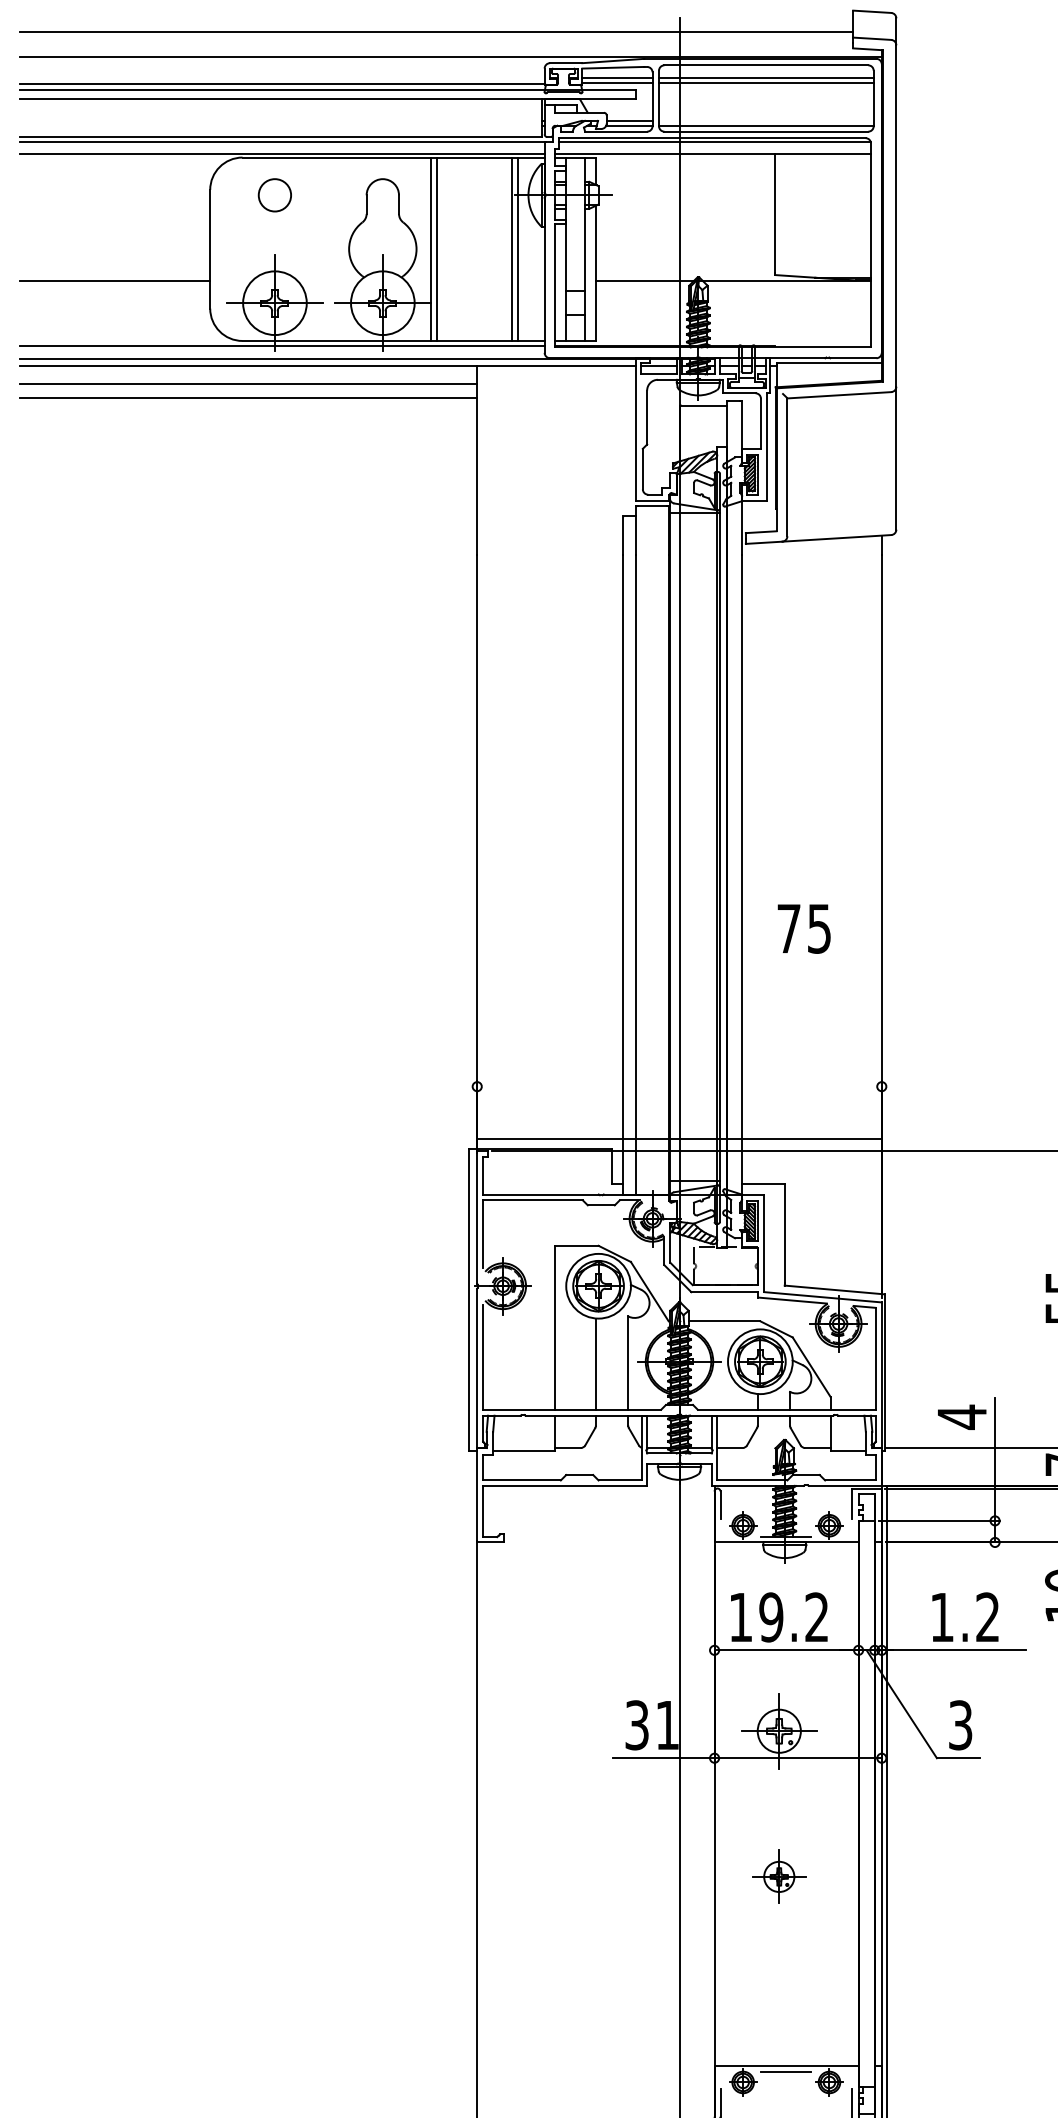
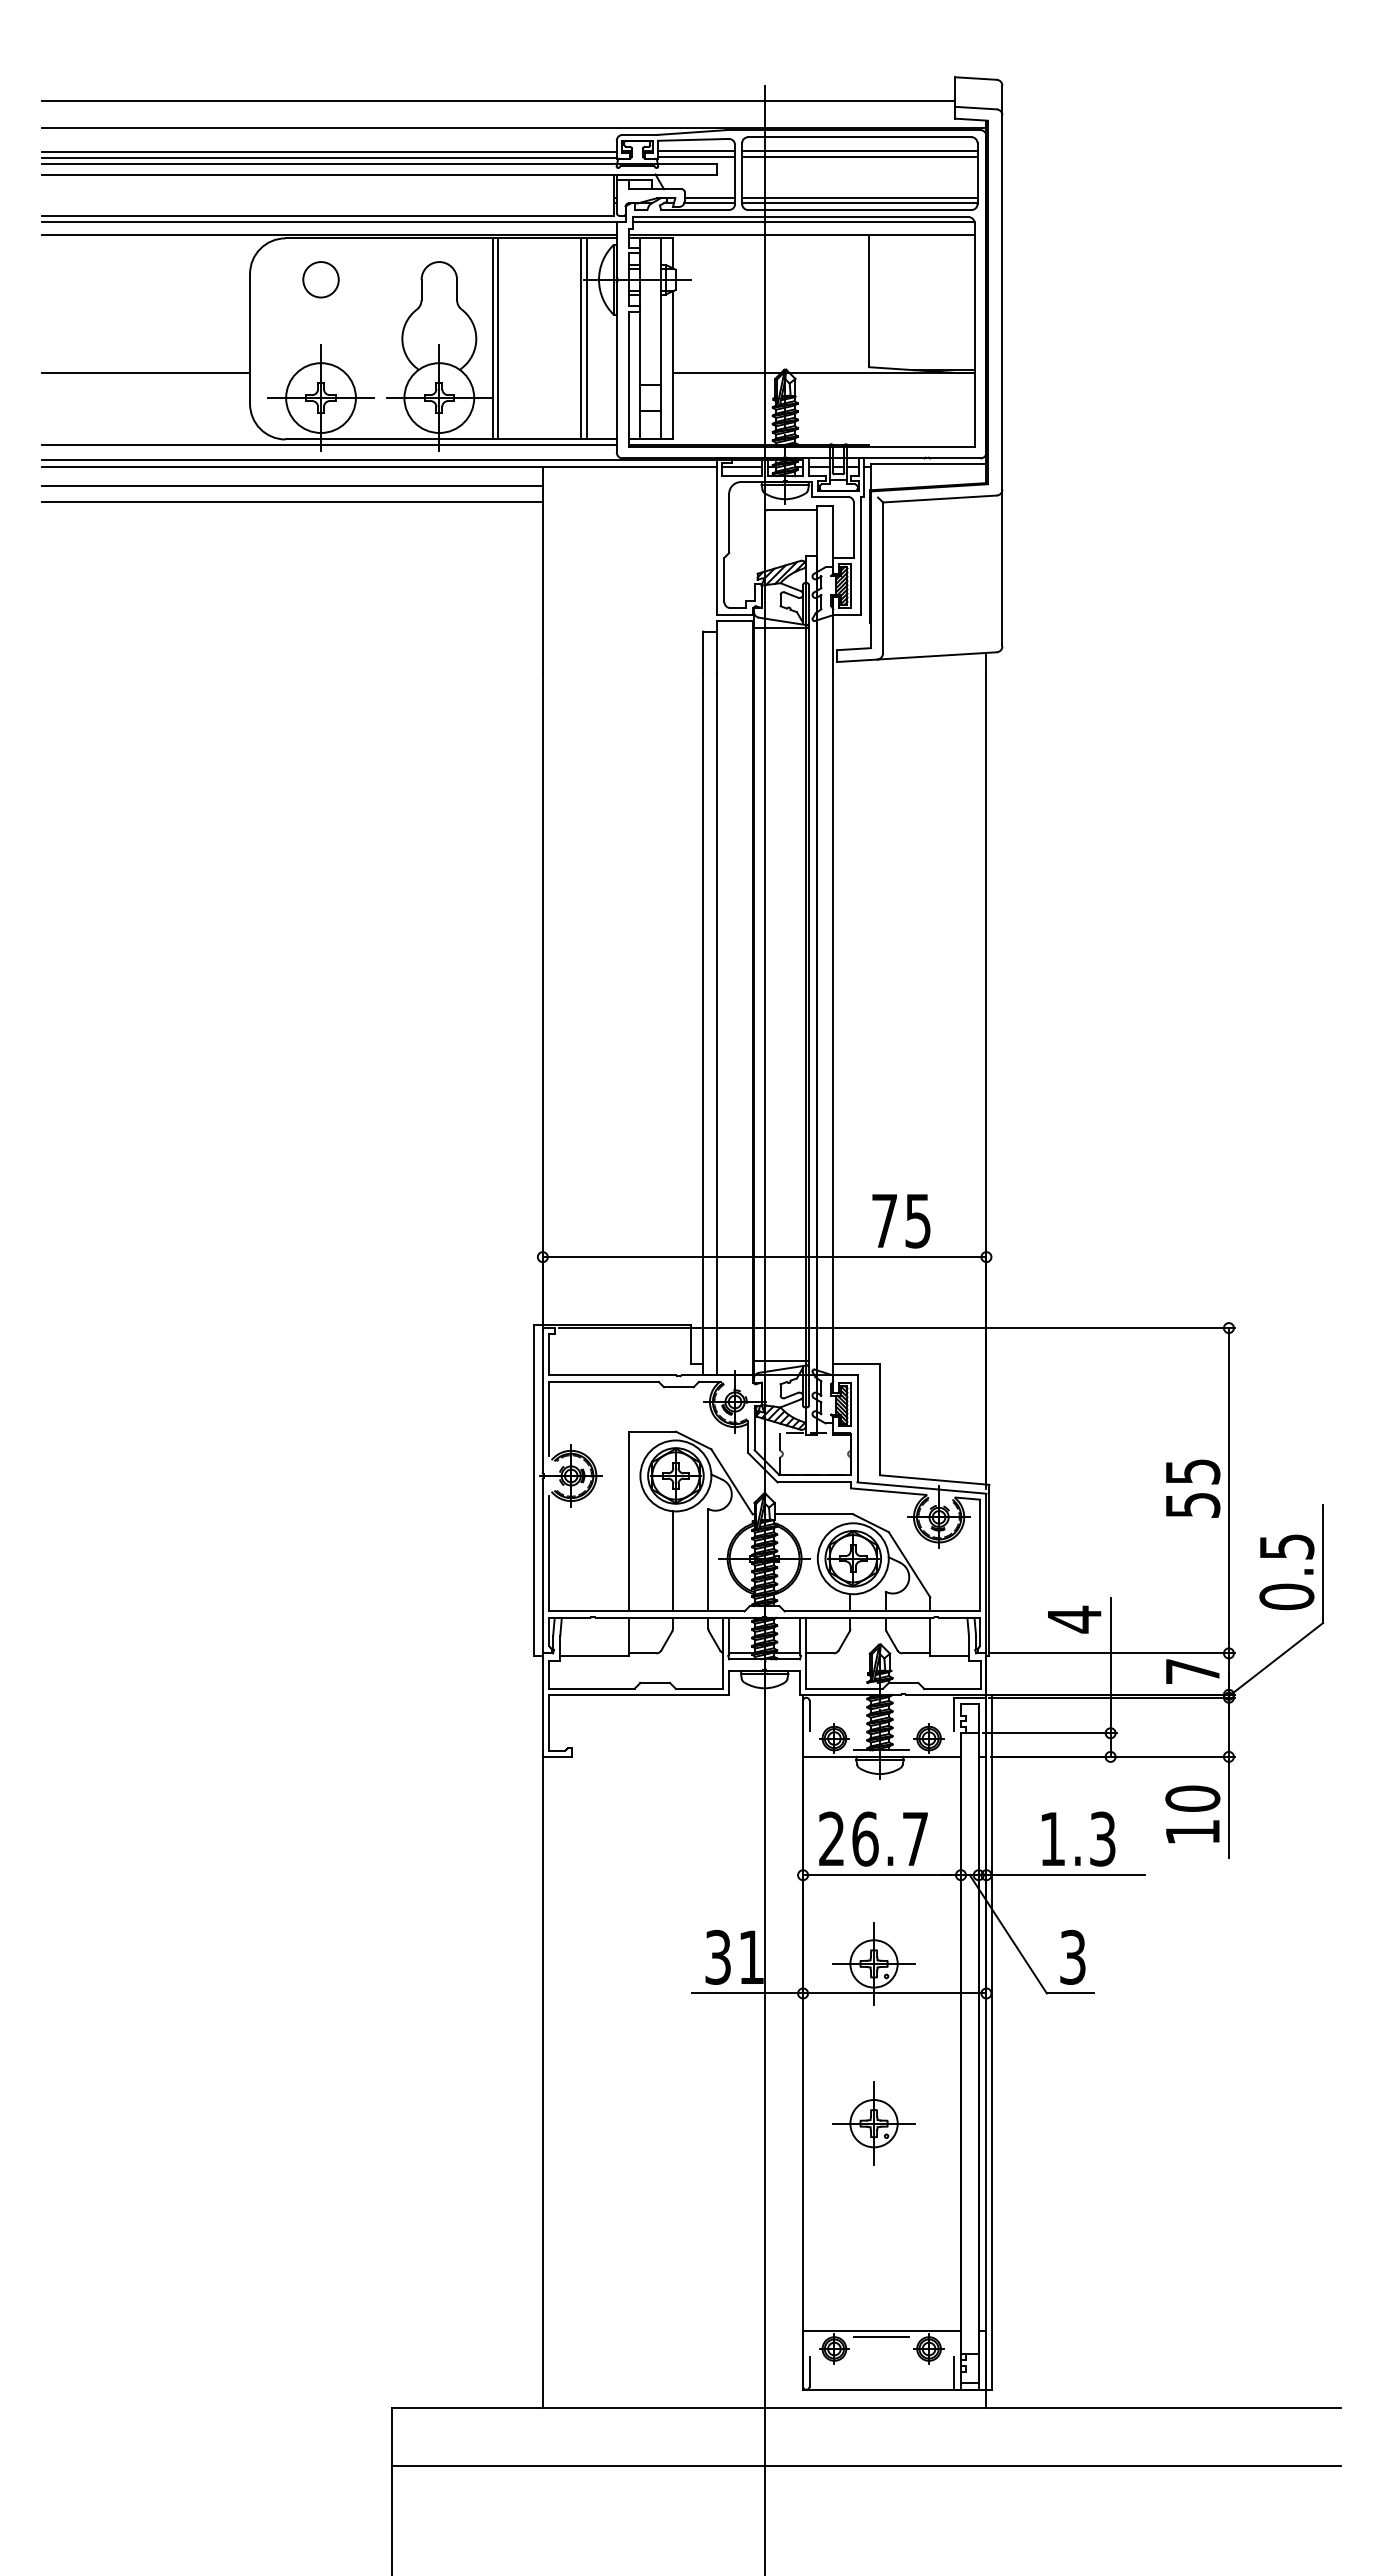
line: (281, 79) -> (328, 152), added
line: (766, 121) -> (859, 198), added
text: (804, 929) -> (901, 1221), moved
line: (679, 1138) -> (764, 1257), moved
text: (778, 1616) -> (873, 1838), 19.2 -> 26.7
text: (987, 1616) -> (1102, 1838), 1.2 -> 1.3
part: (778, 1876) -> (873, 2123), size x1.43

